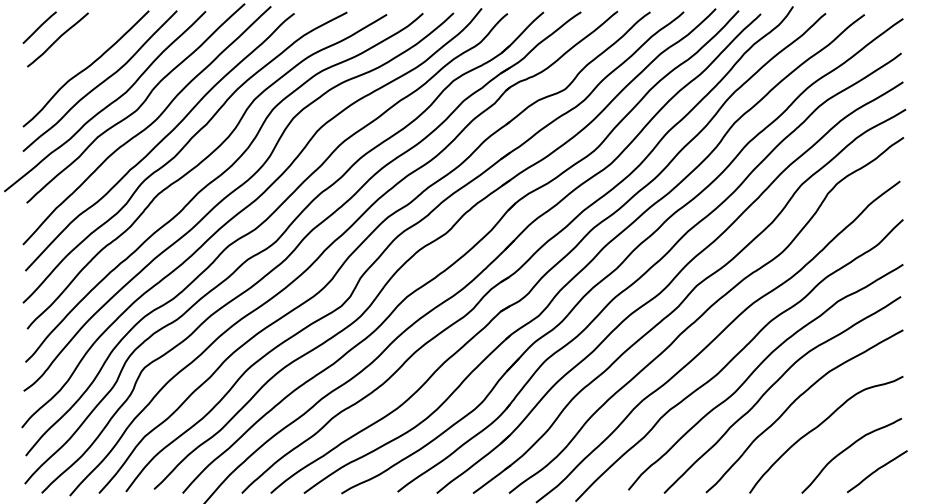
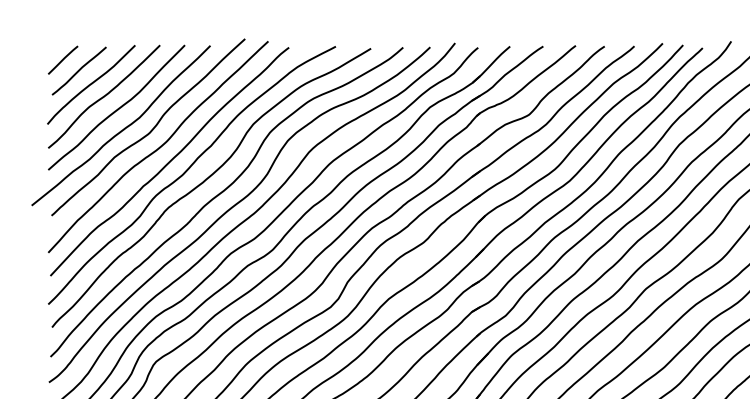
curve: (71, 55) -> (91, 84), added

